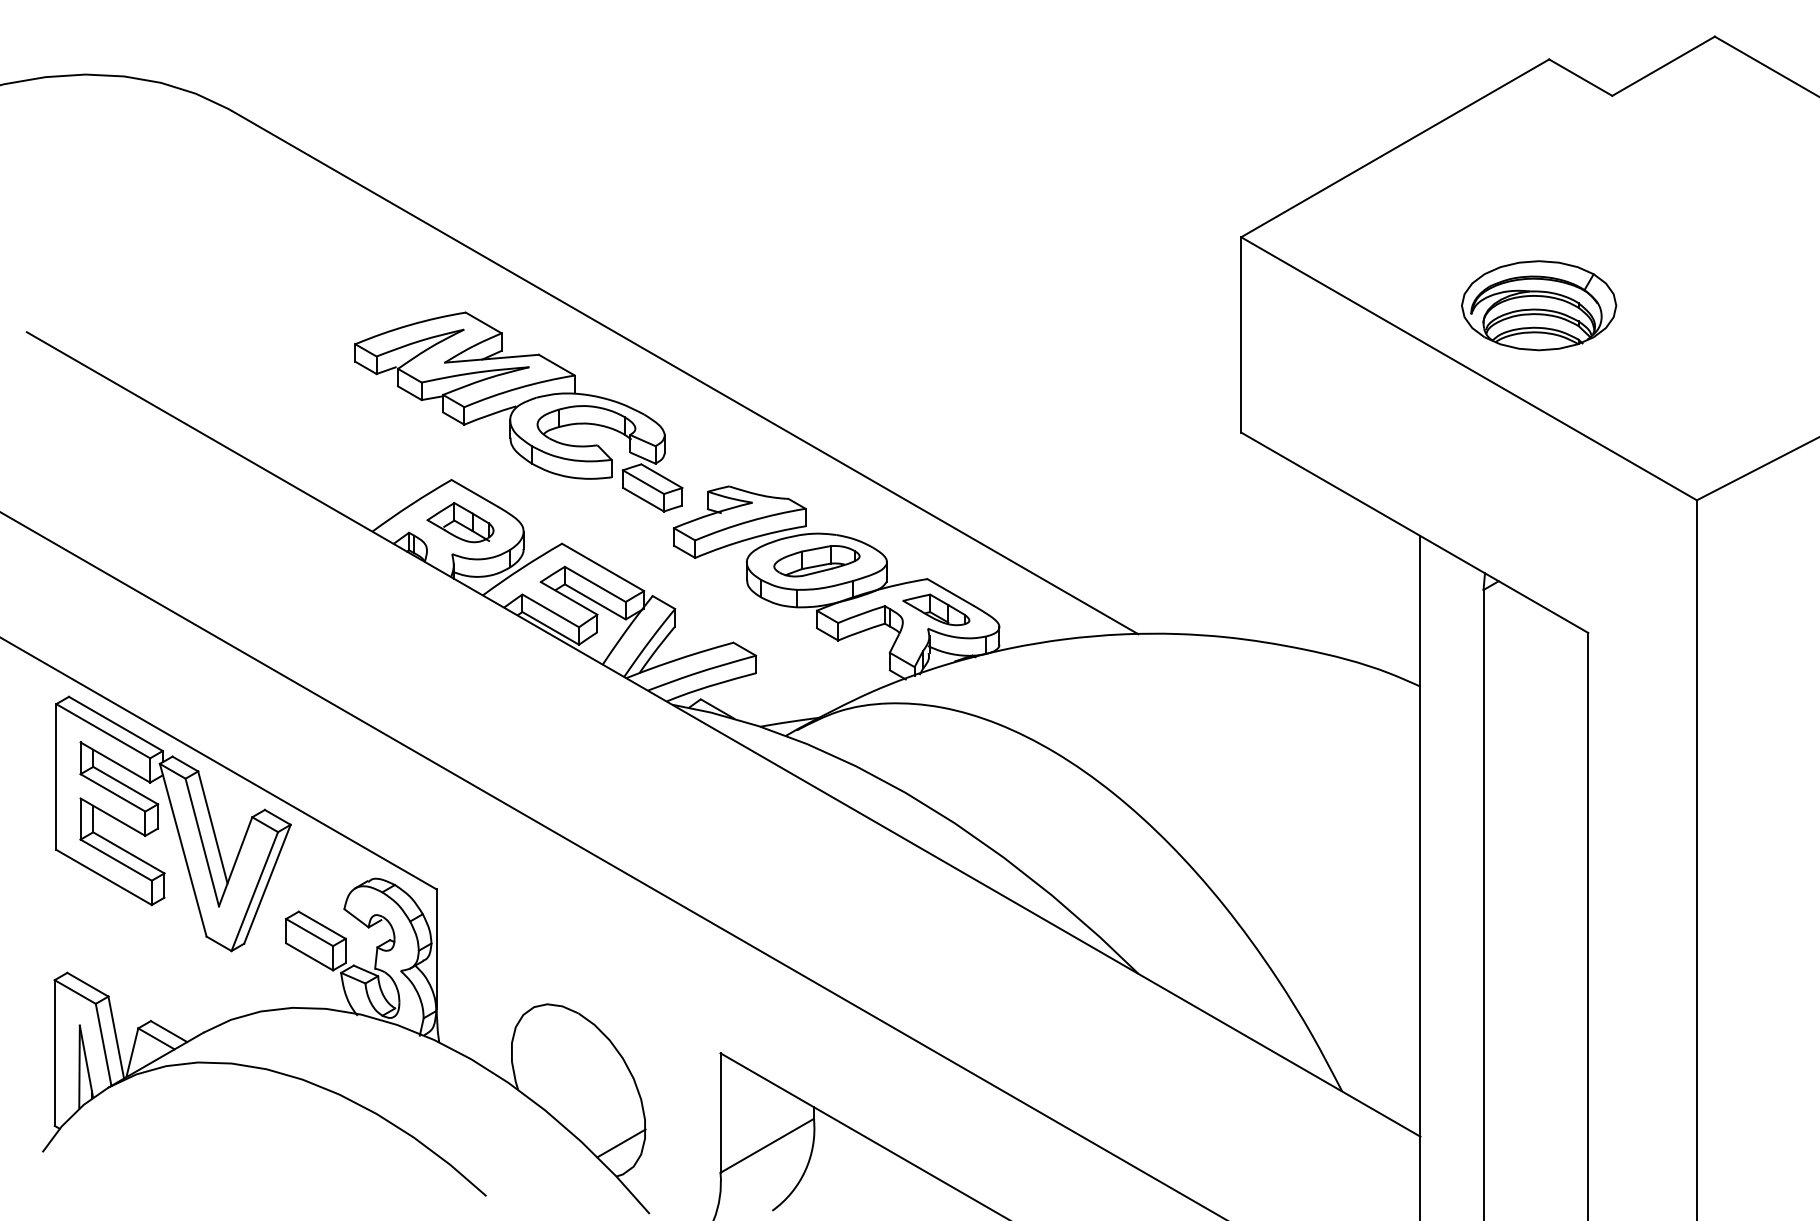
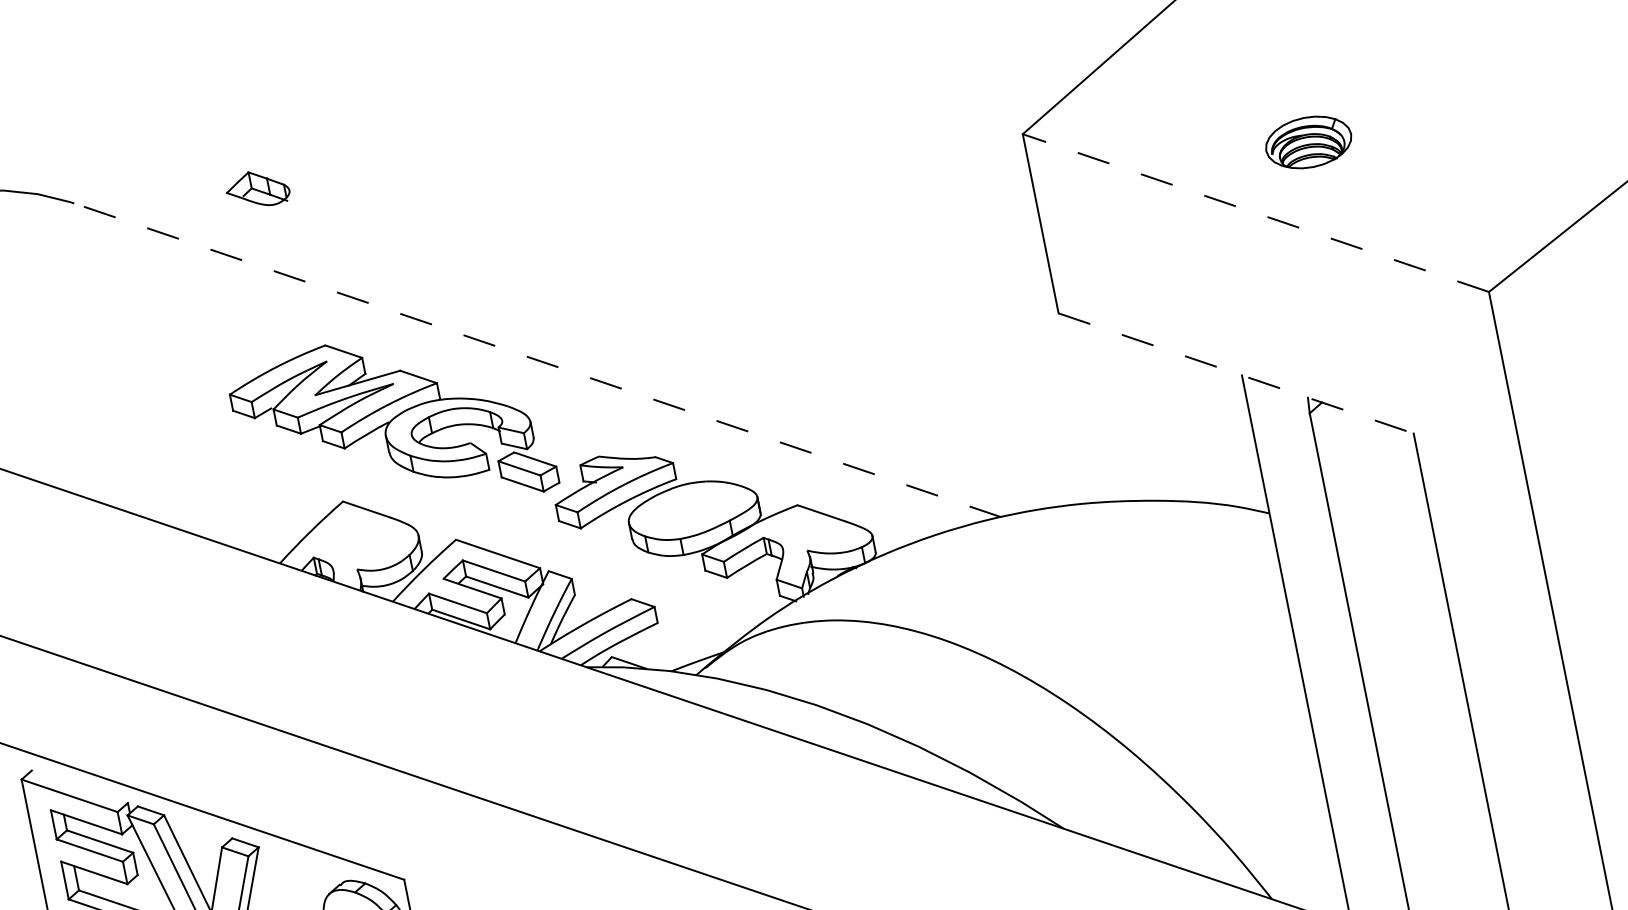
part: (1539, 305) -> (1308, 142), size x0.6
line: (1468, 368) -> (1255, 212), solid -> dashed
line: (684, 372) -> (536, 360), solid -> dashed
part: (460, 522) -> (257, 189), moved
line: (1415, 533) -> (1236, 373), solid -> dashed
part: (816, 561) -> (692, 509), removed
part: (936, 609) -> (811, 531), removed
line: (115, 723) -> (79, 786), removed

